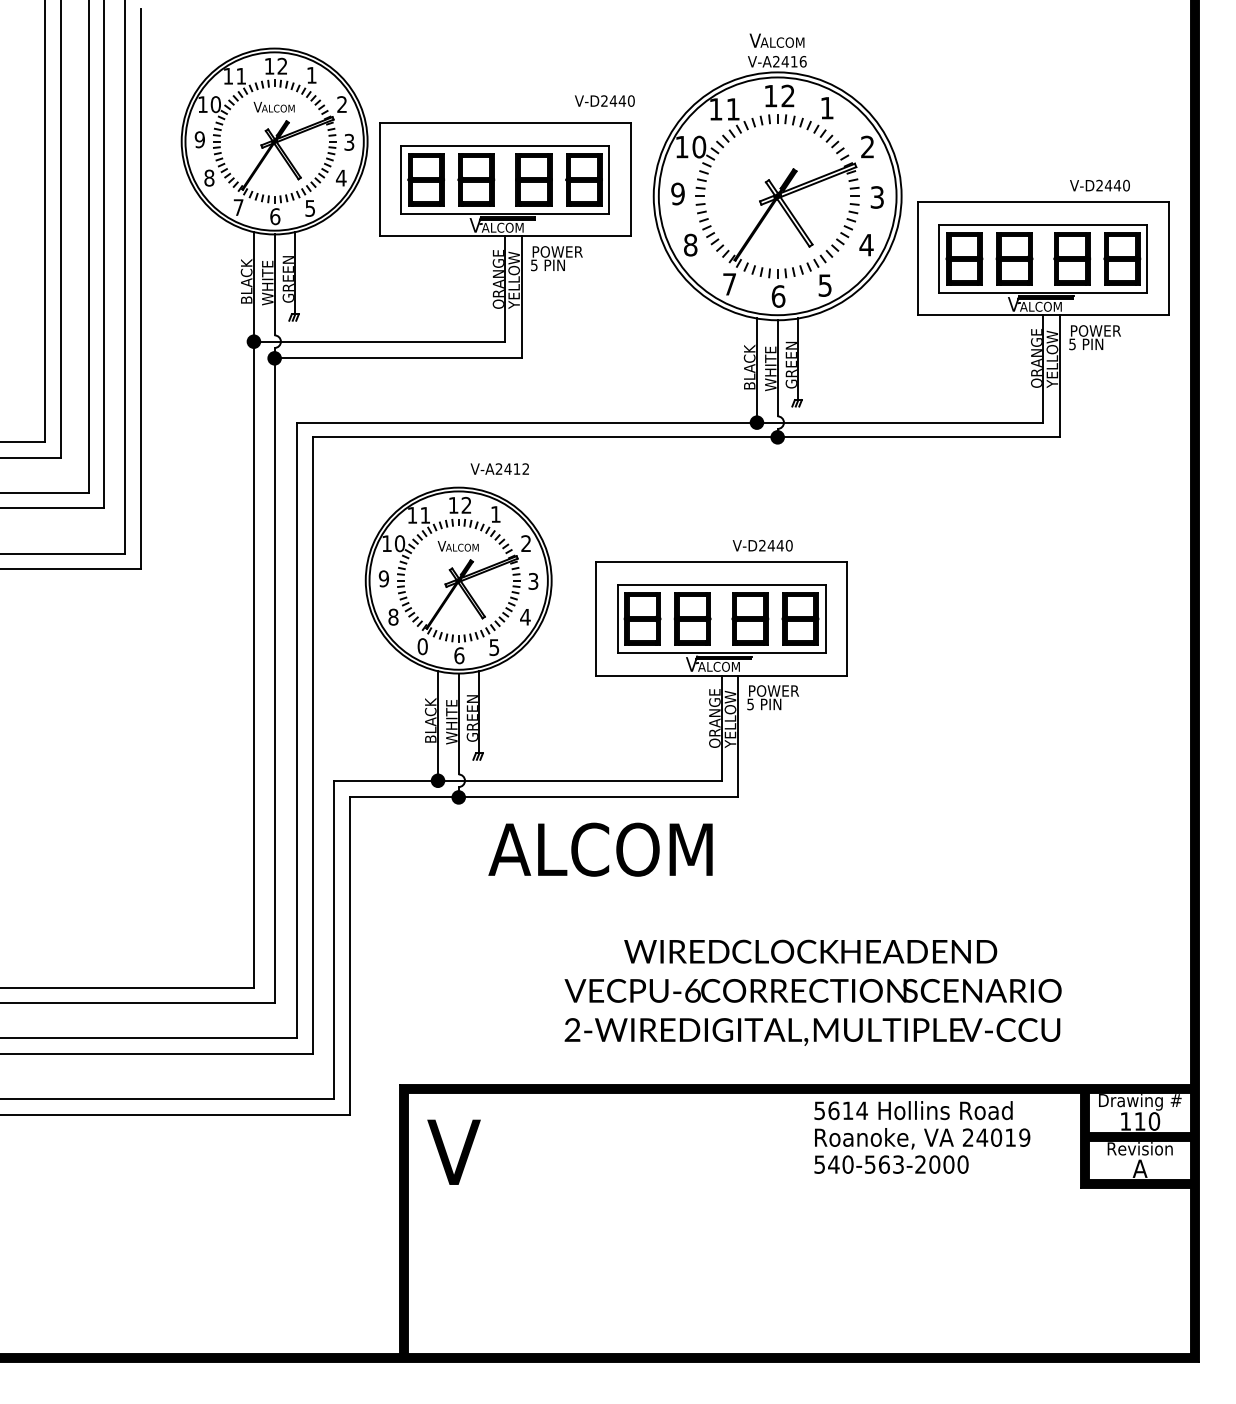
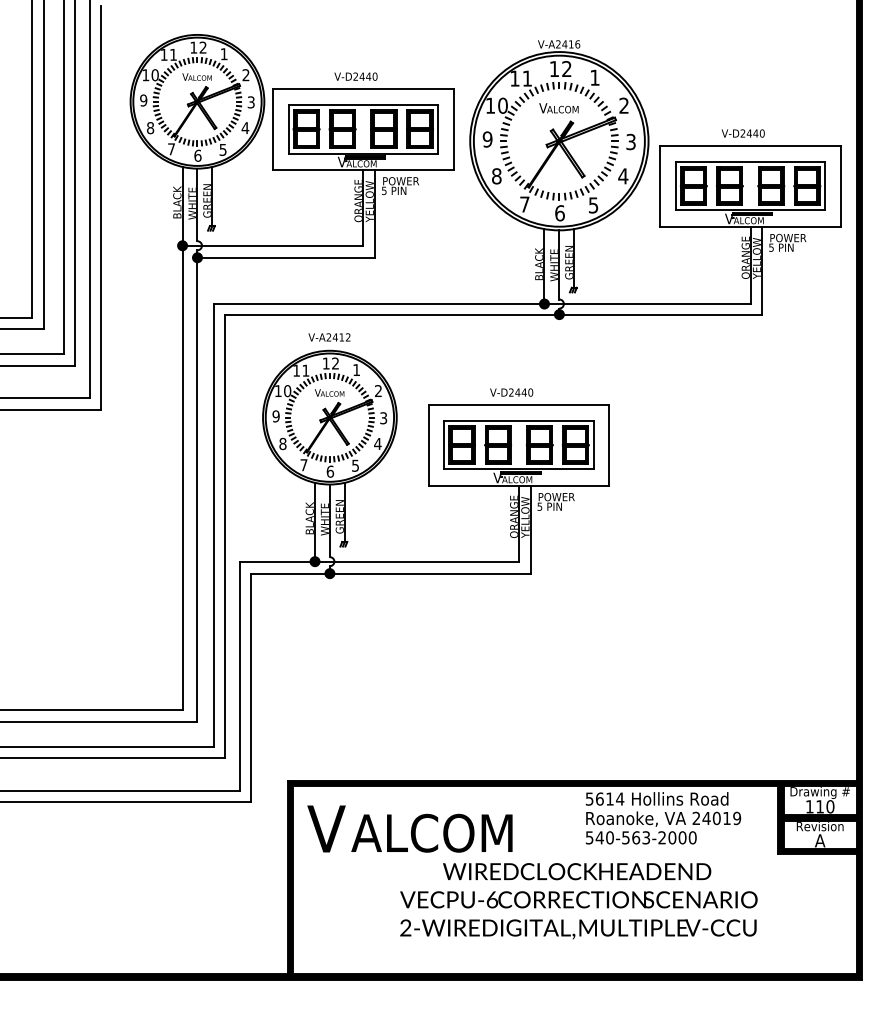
text: (776, 41) -> (558, 108), moved
text: (604, 100) -> (355, 76), moved
text: (1098, 185) -> (742, 133), moved
text: (499, 469) -> (329, 337), moved
text: (762, 545) -> (511, 392), moved
text: (422, 647) -> (303, 465), 0 -> 7
text: (599, 848) -> (431, 832), moved
text: (812, 993) -> (578, 901), moved

